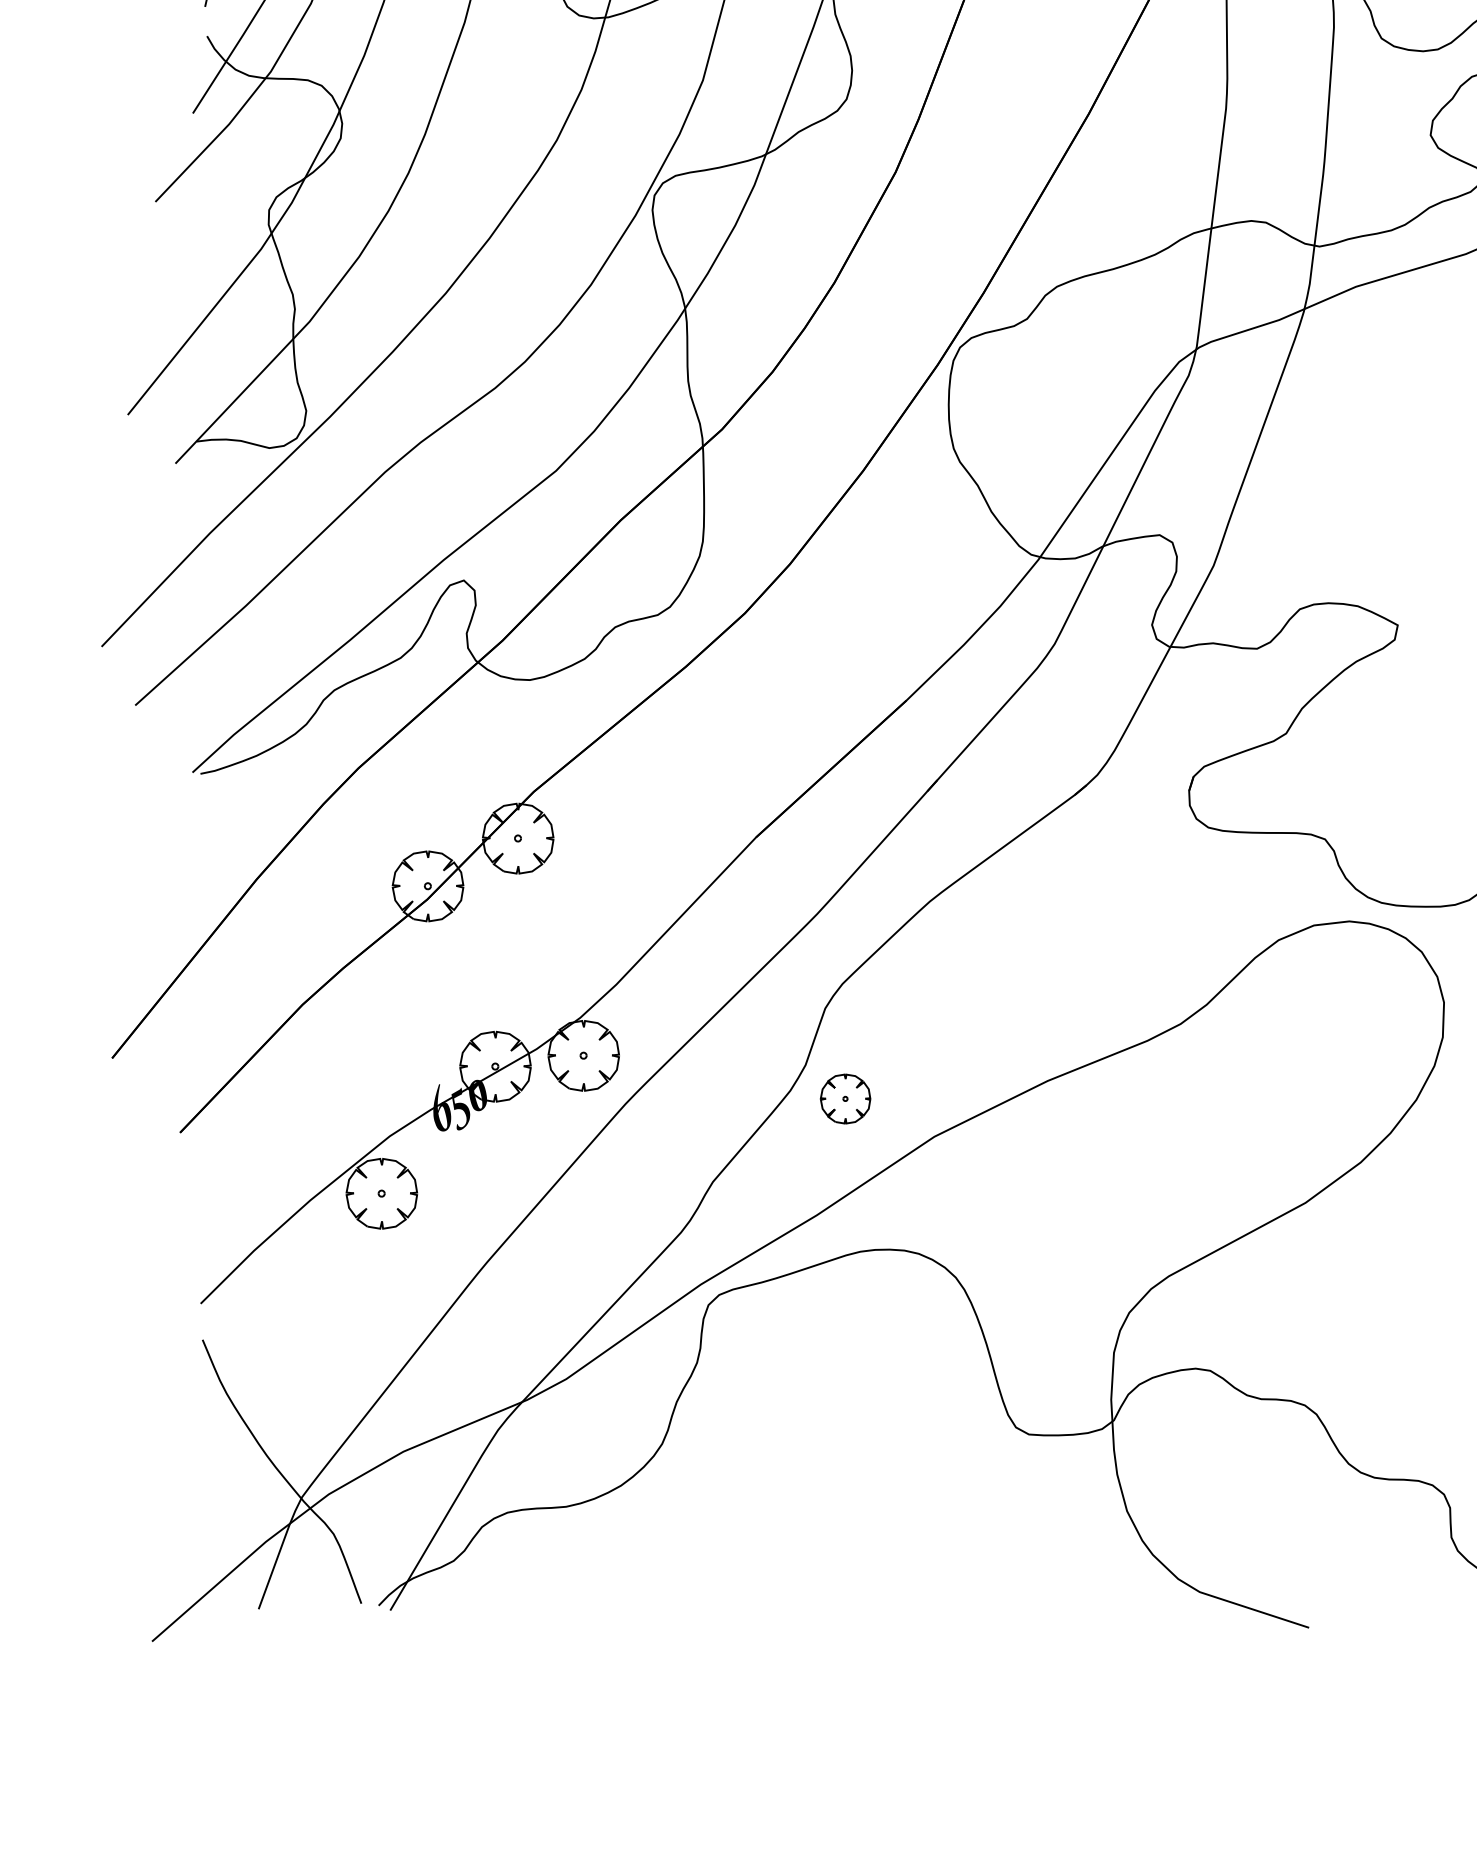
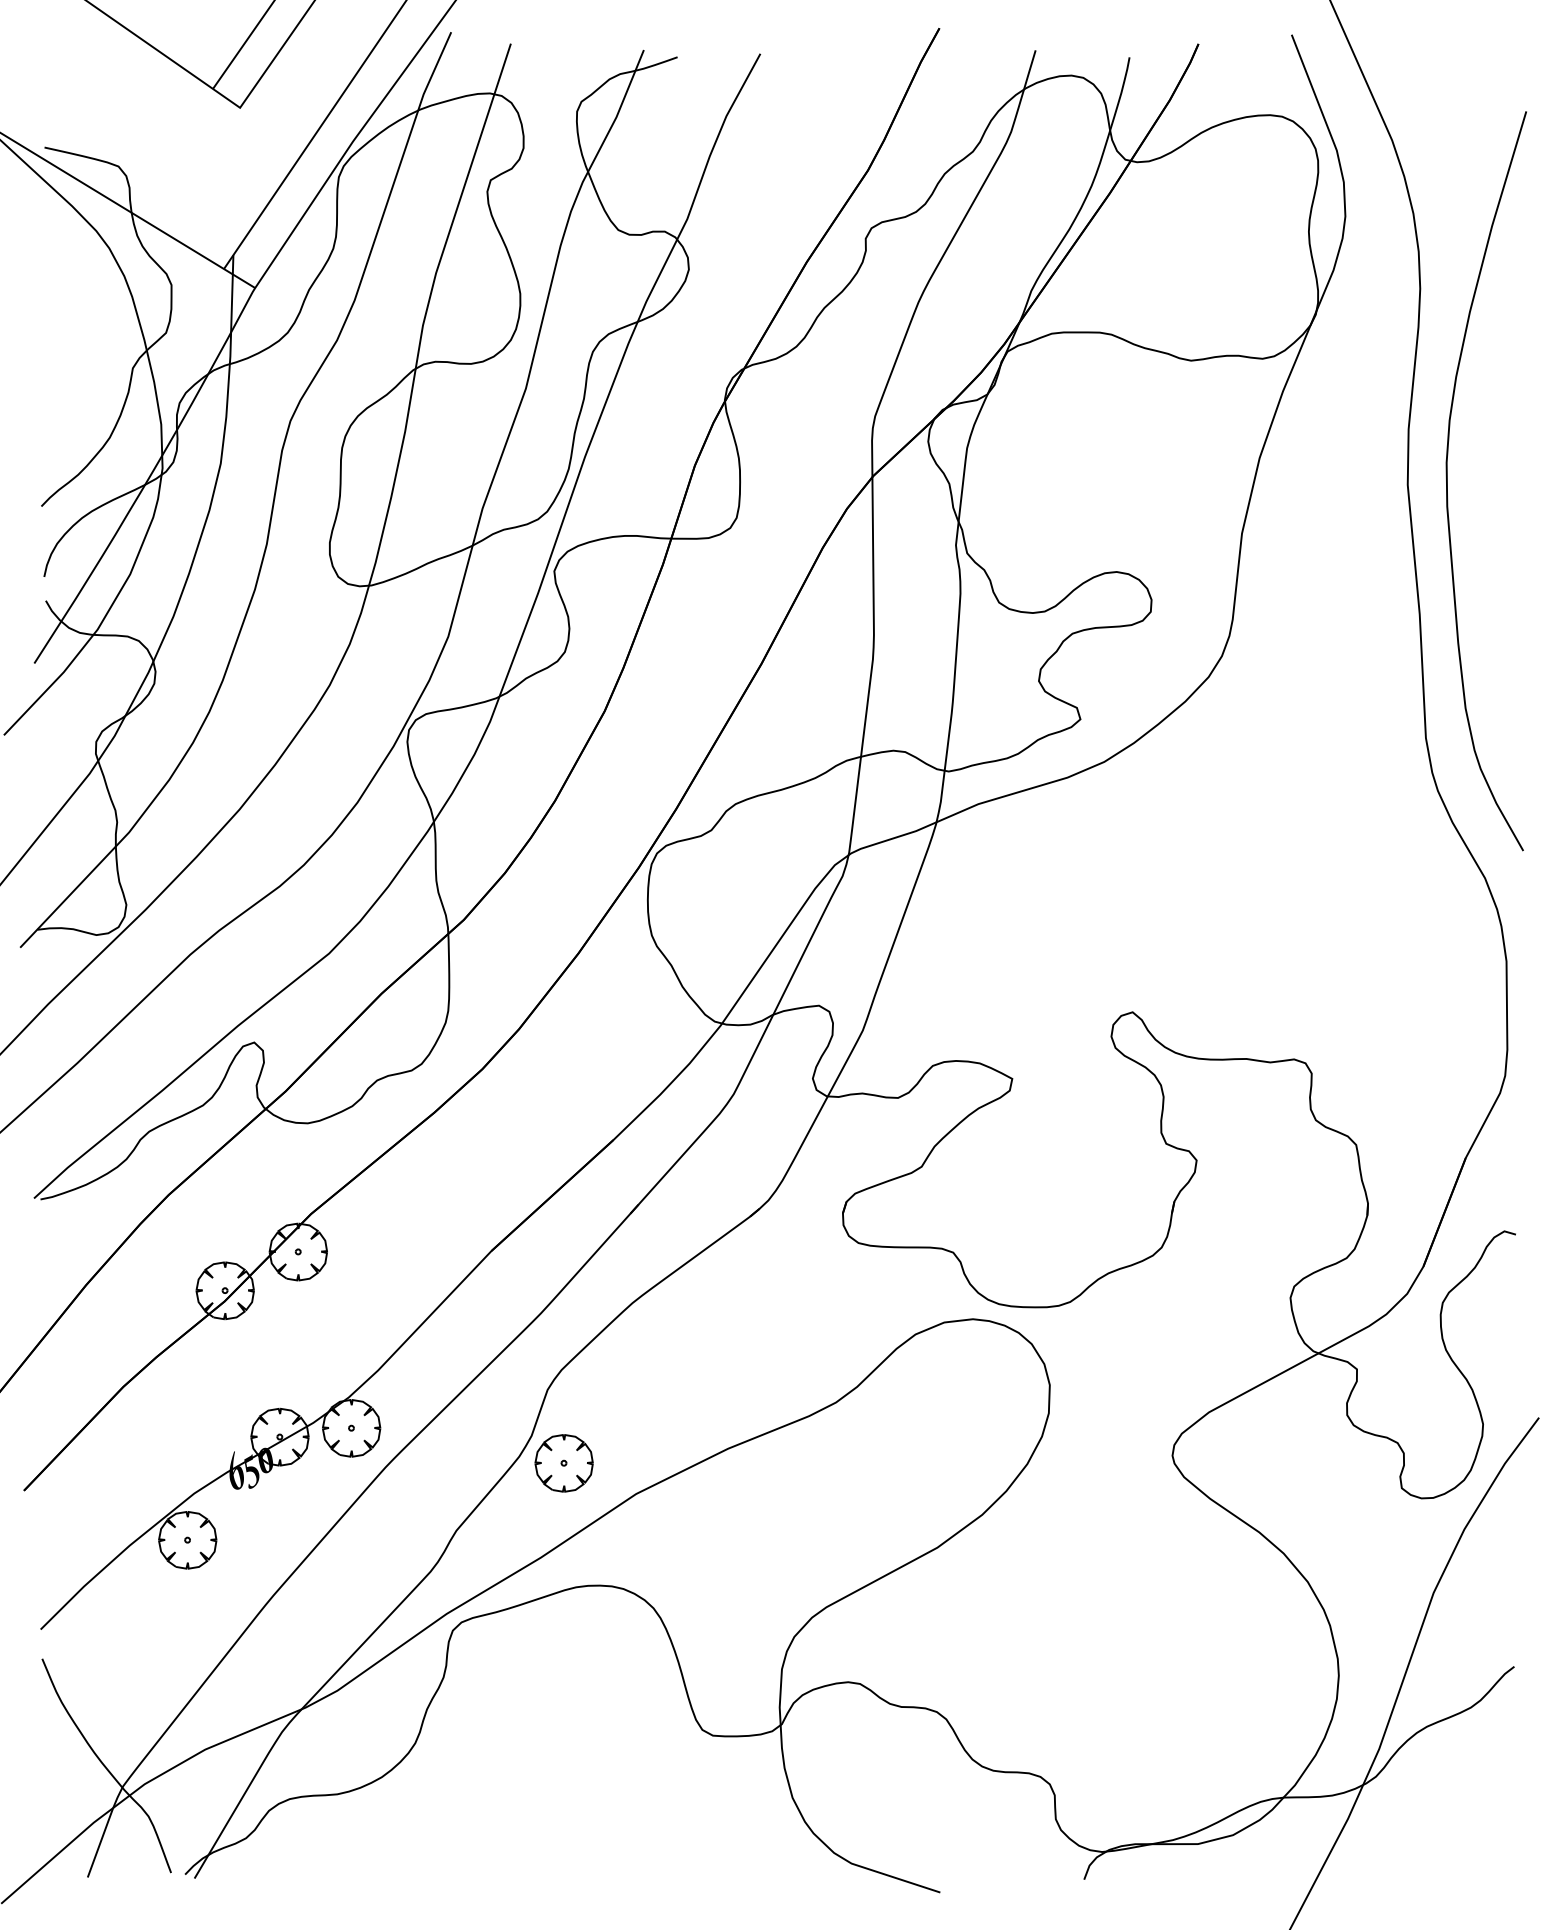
part: (844, 1099) -> (563, 1463), size x1.43

